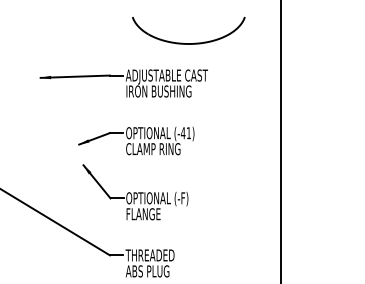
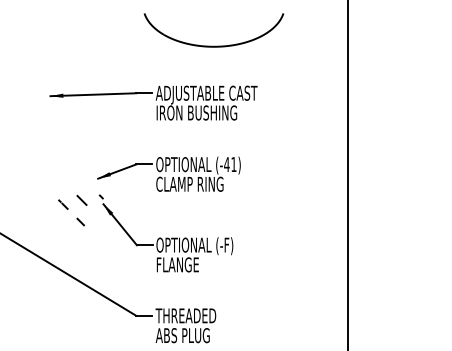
part: (188, 43) -> (213, 46), moved
hatch: (65, 169) -> (81, 209), added

